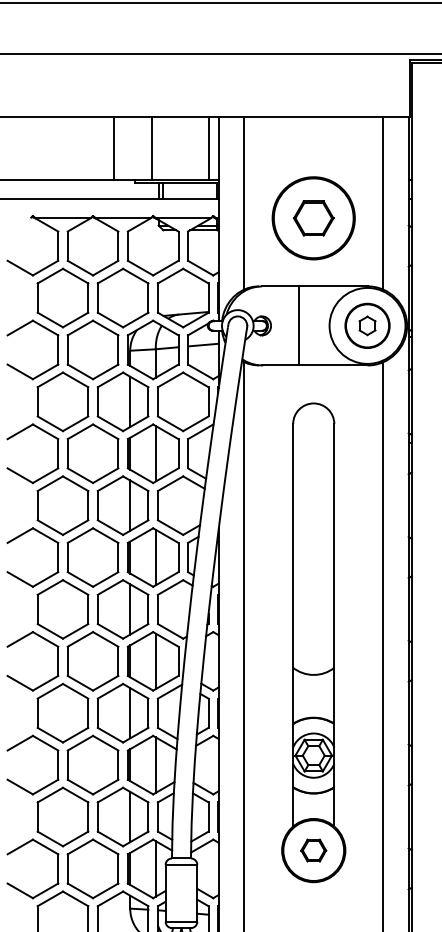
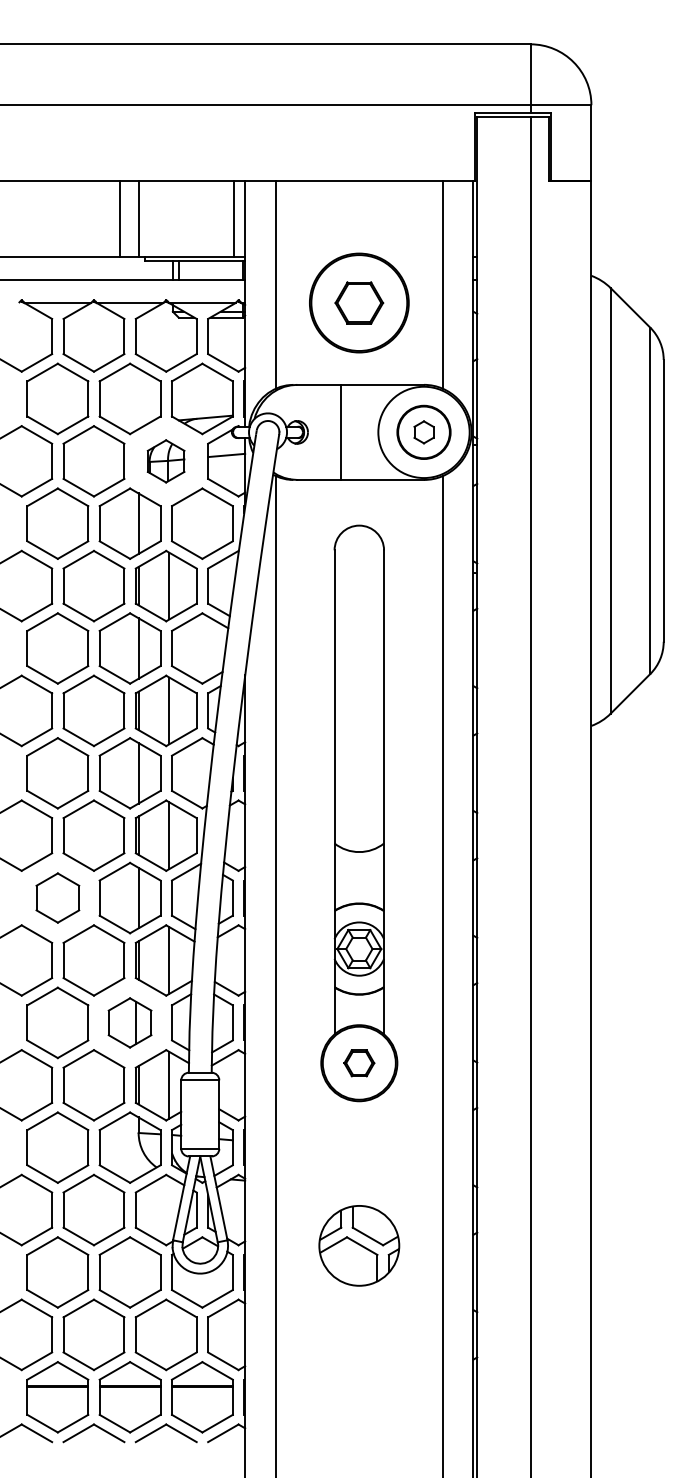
line: (152, 148) -> (139, 219), moved
part: (152, 350) -> (165, 461), size x0.6
part: (62, 712) -> (57, 897), size x0.7
part: (122, 816) -> (129, 1022), size x0.7

